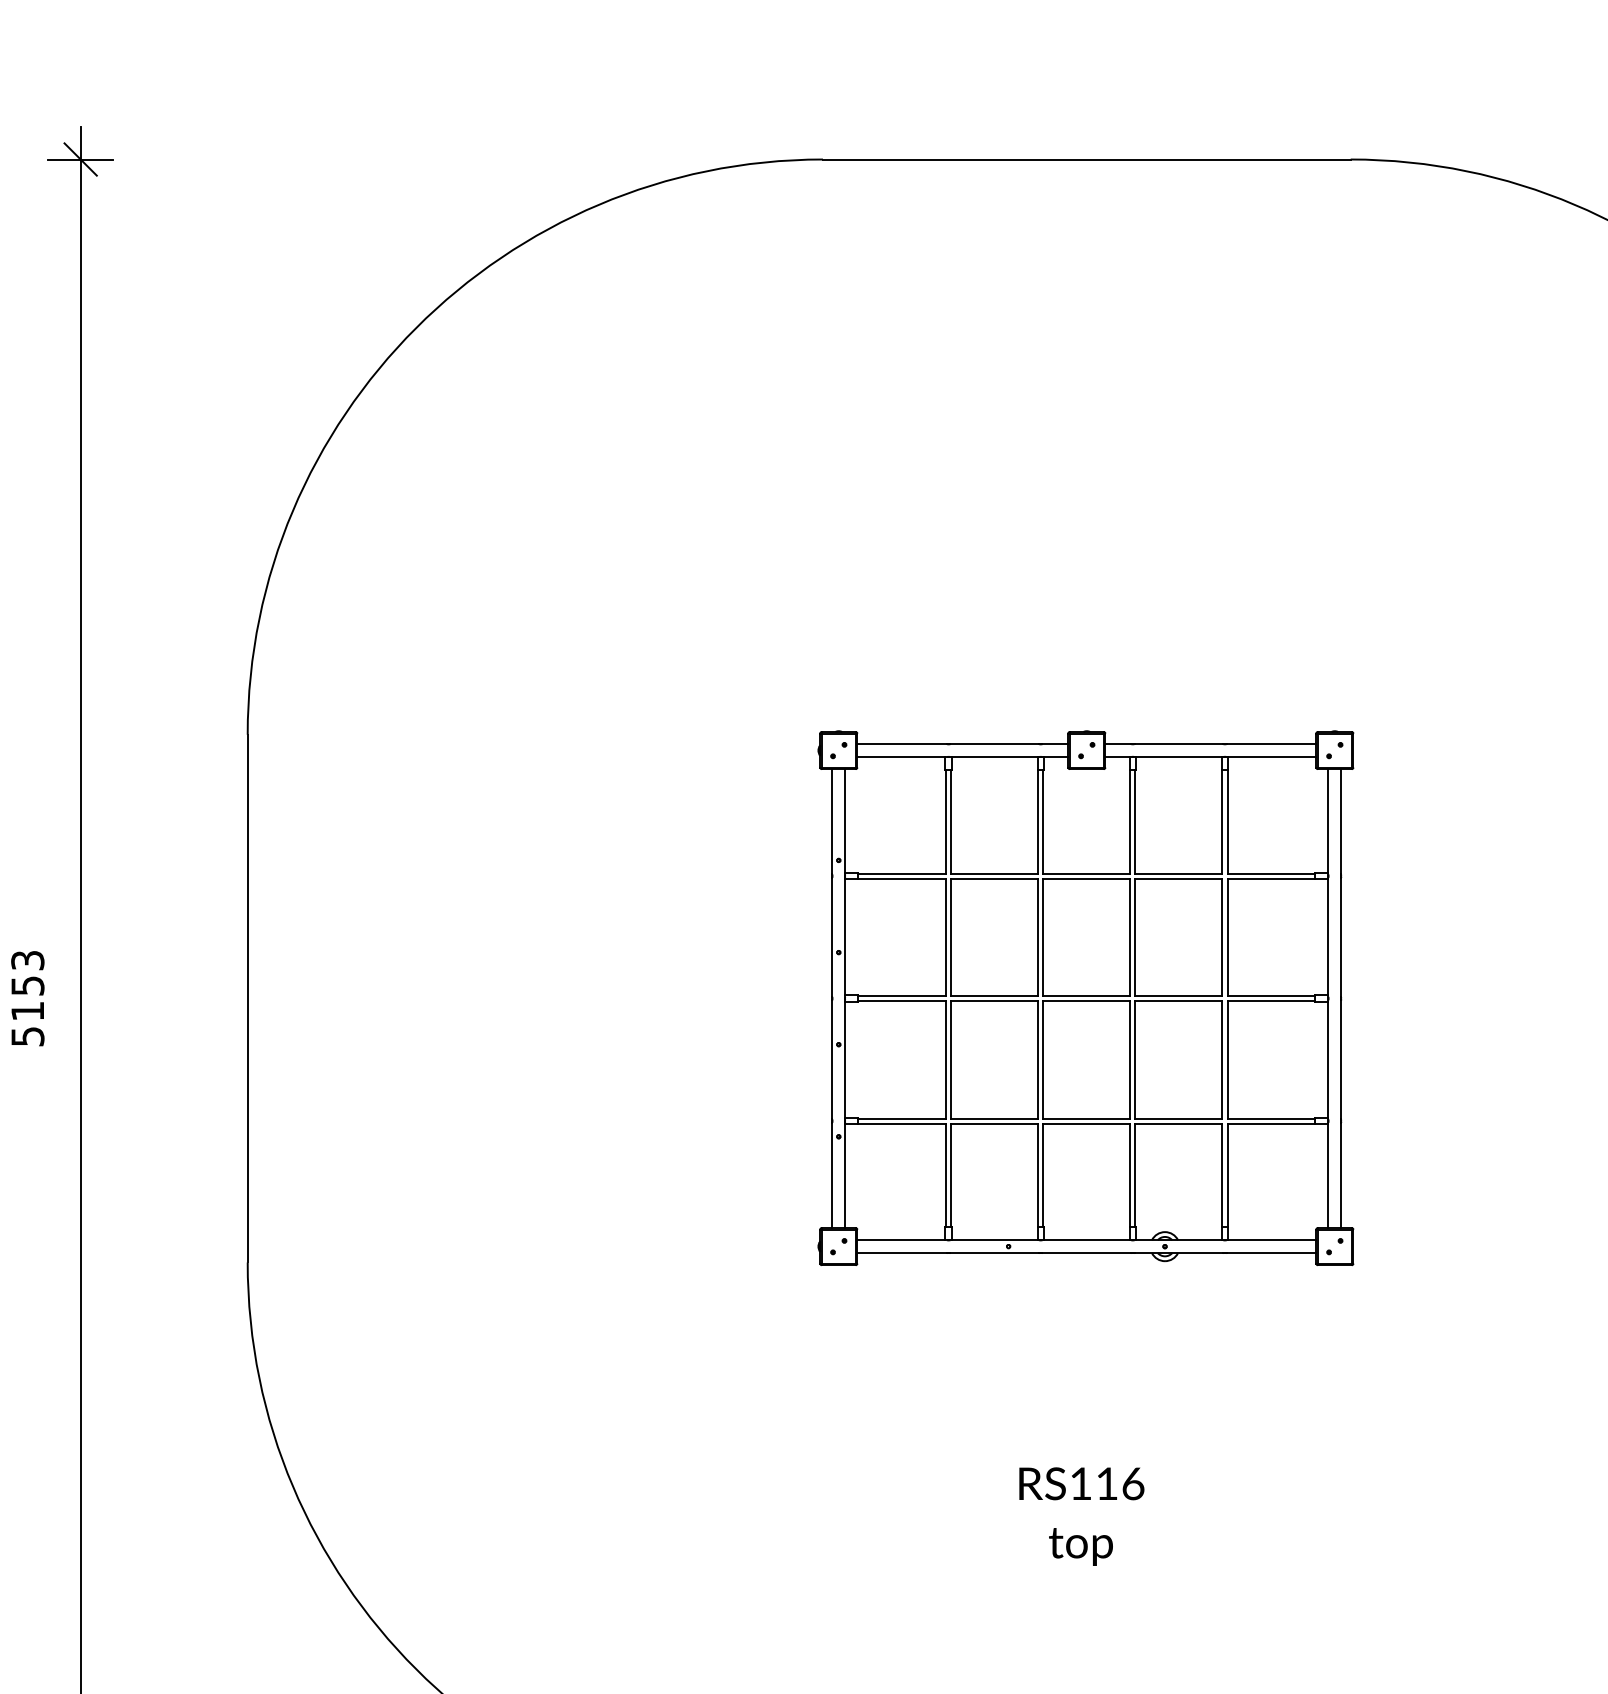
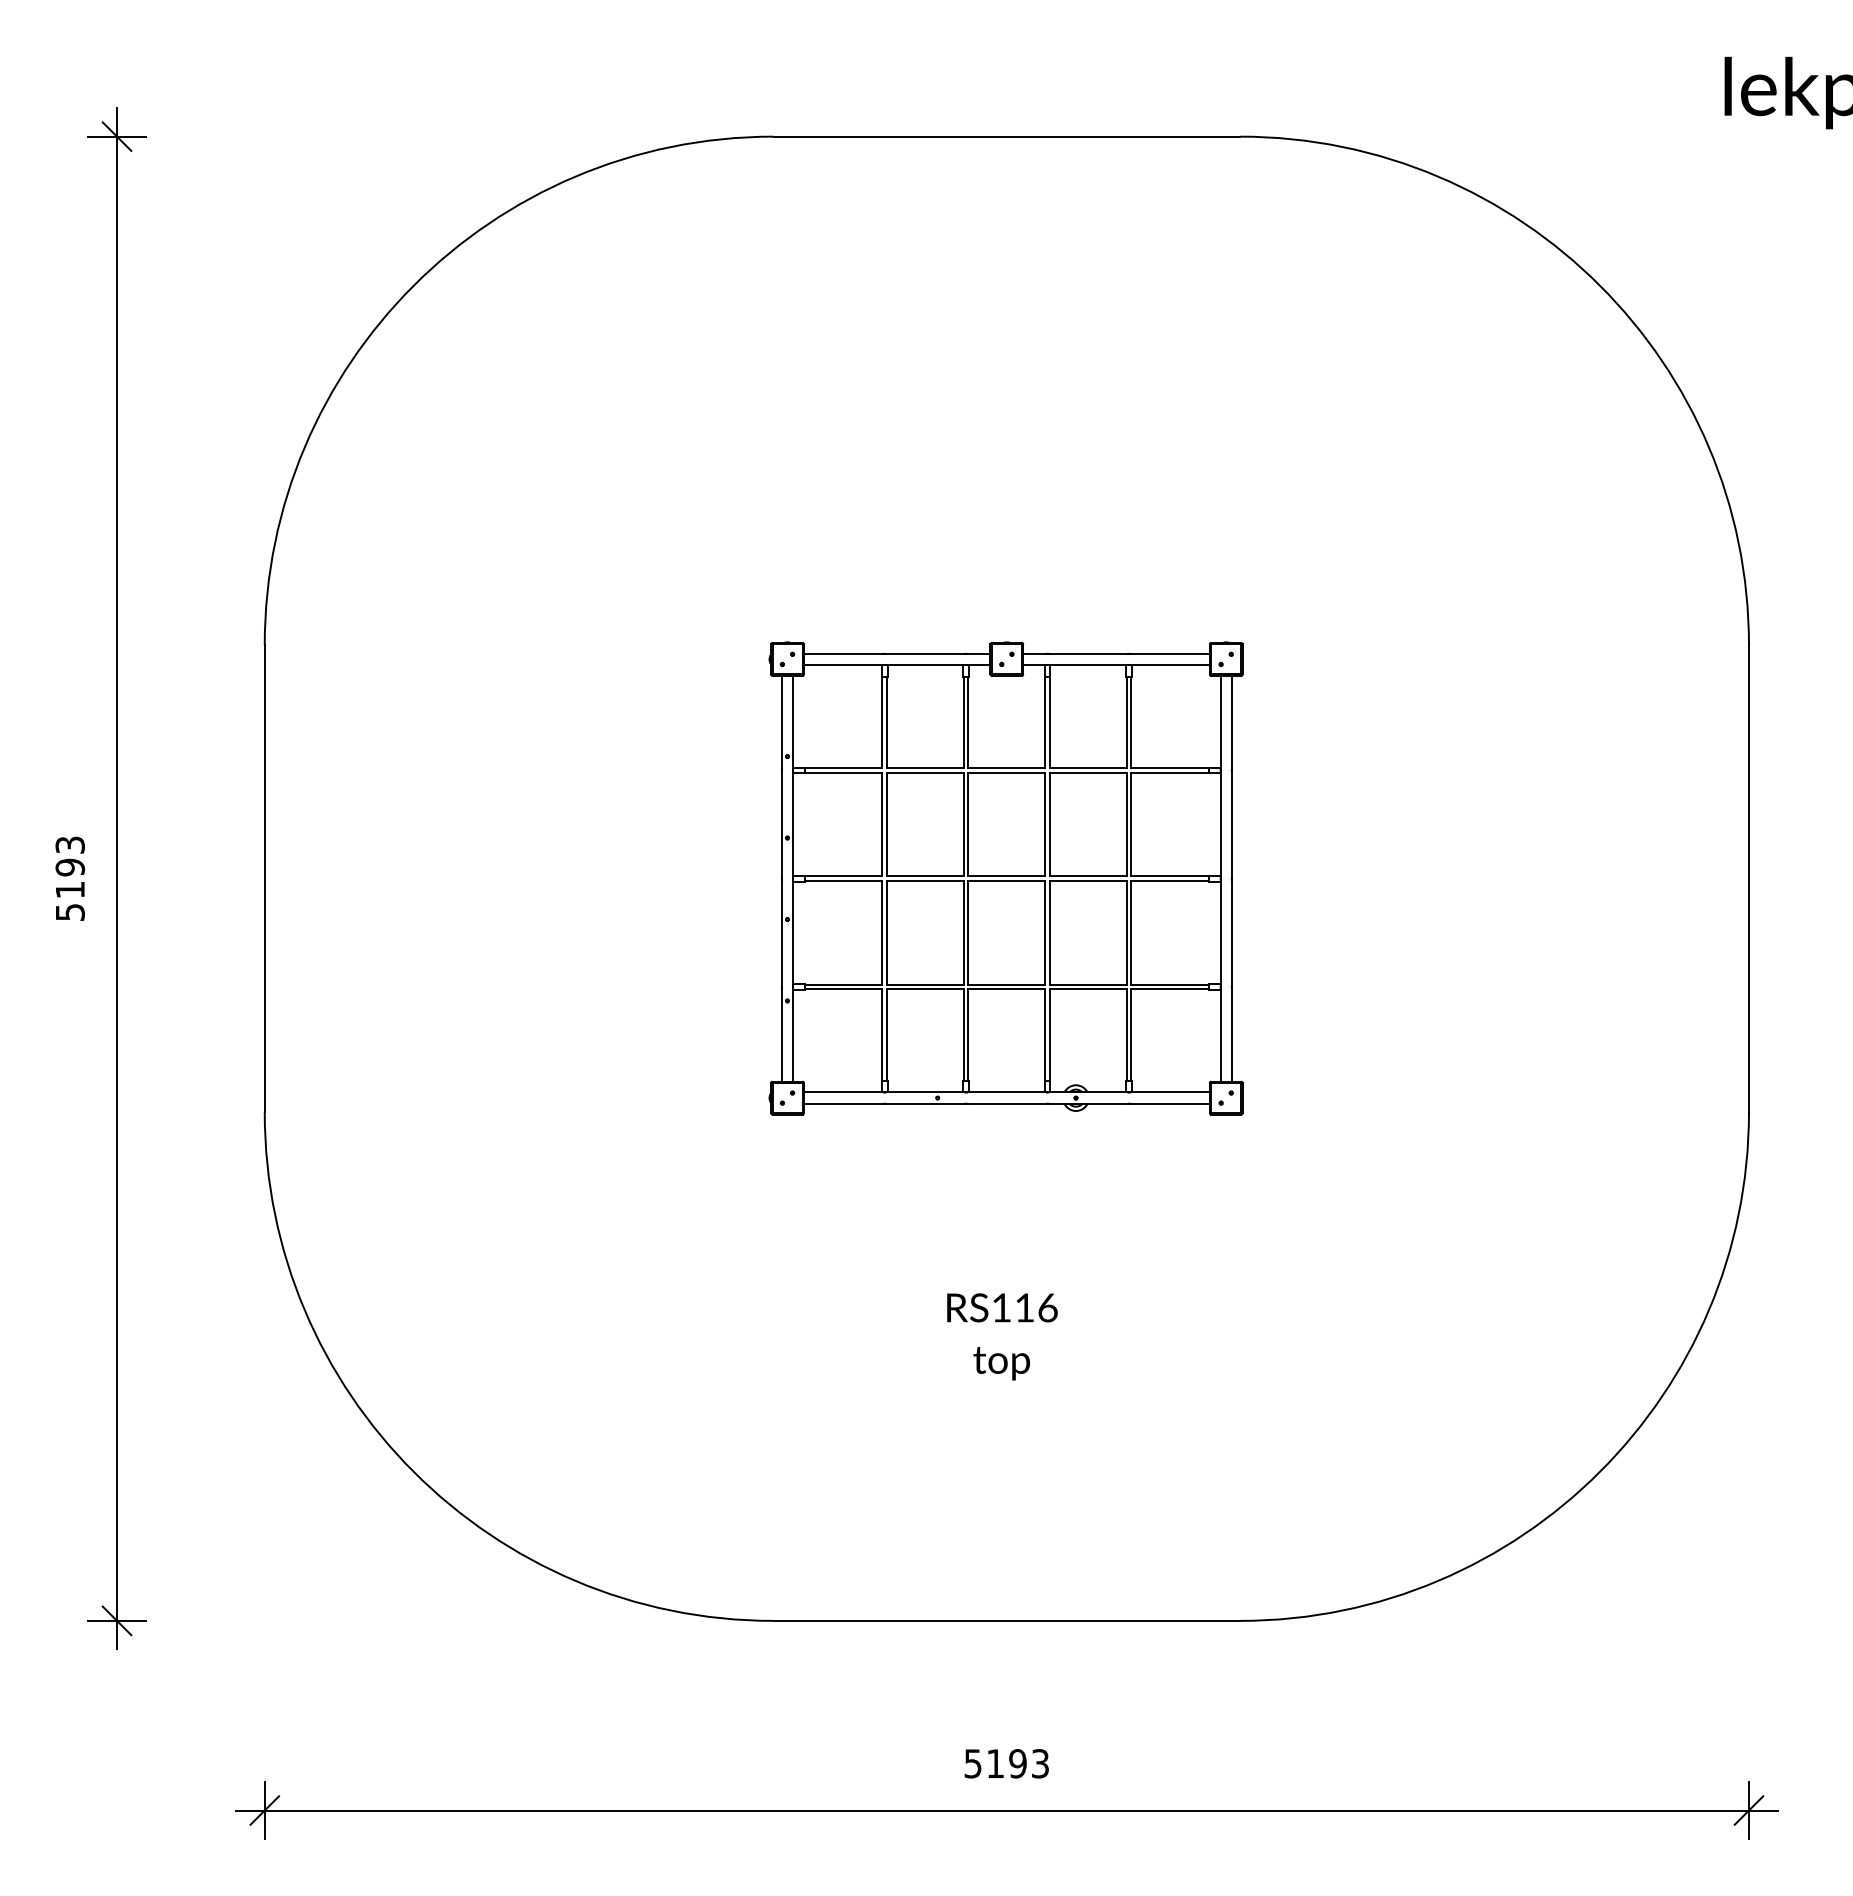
text: (26, 985) -> (69, 867), 5153 -> 5193

